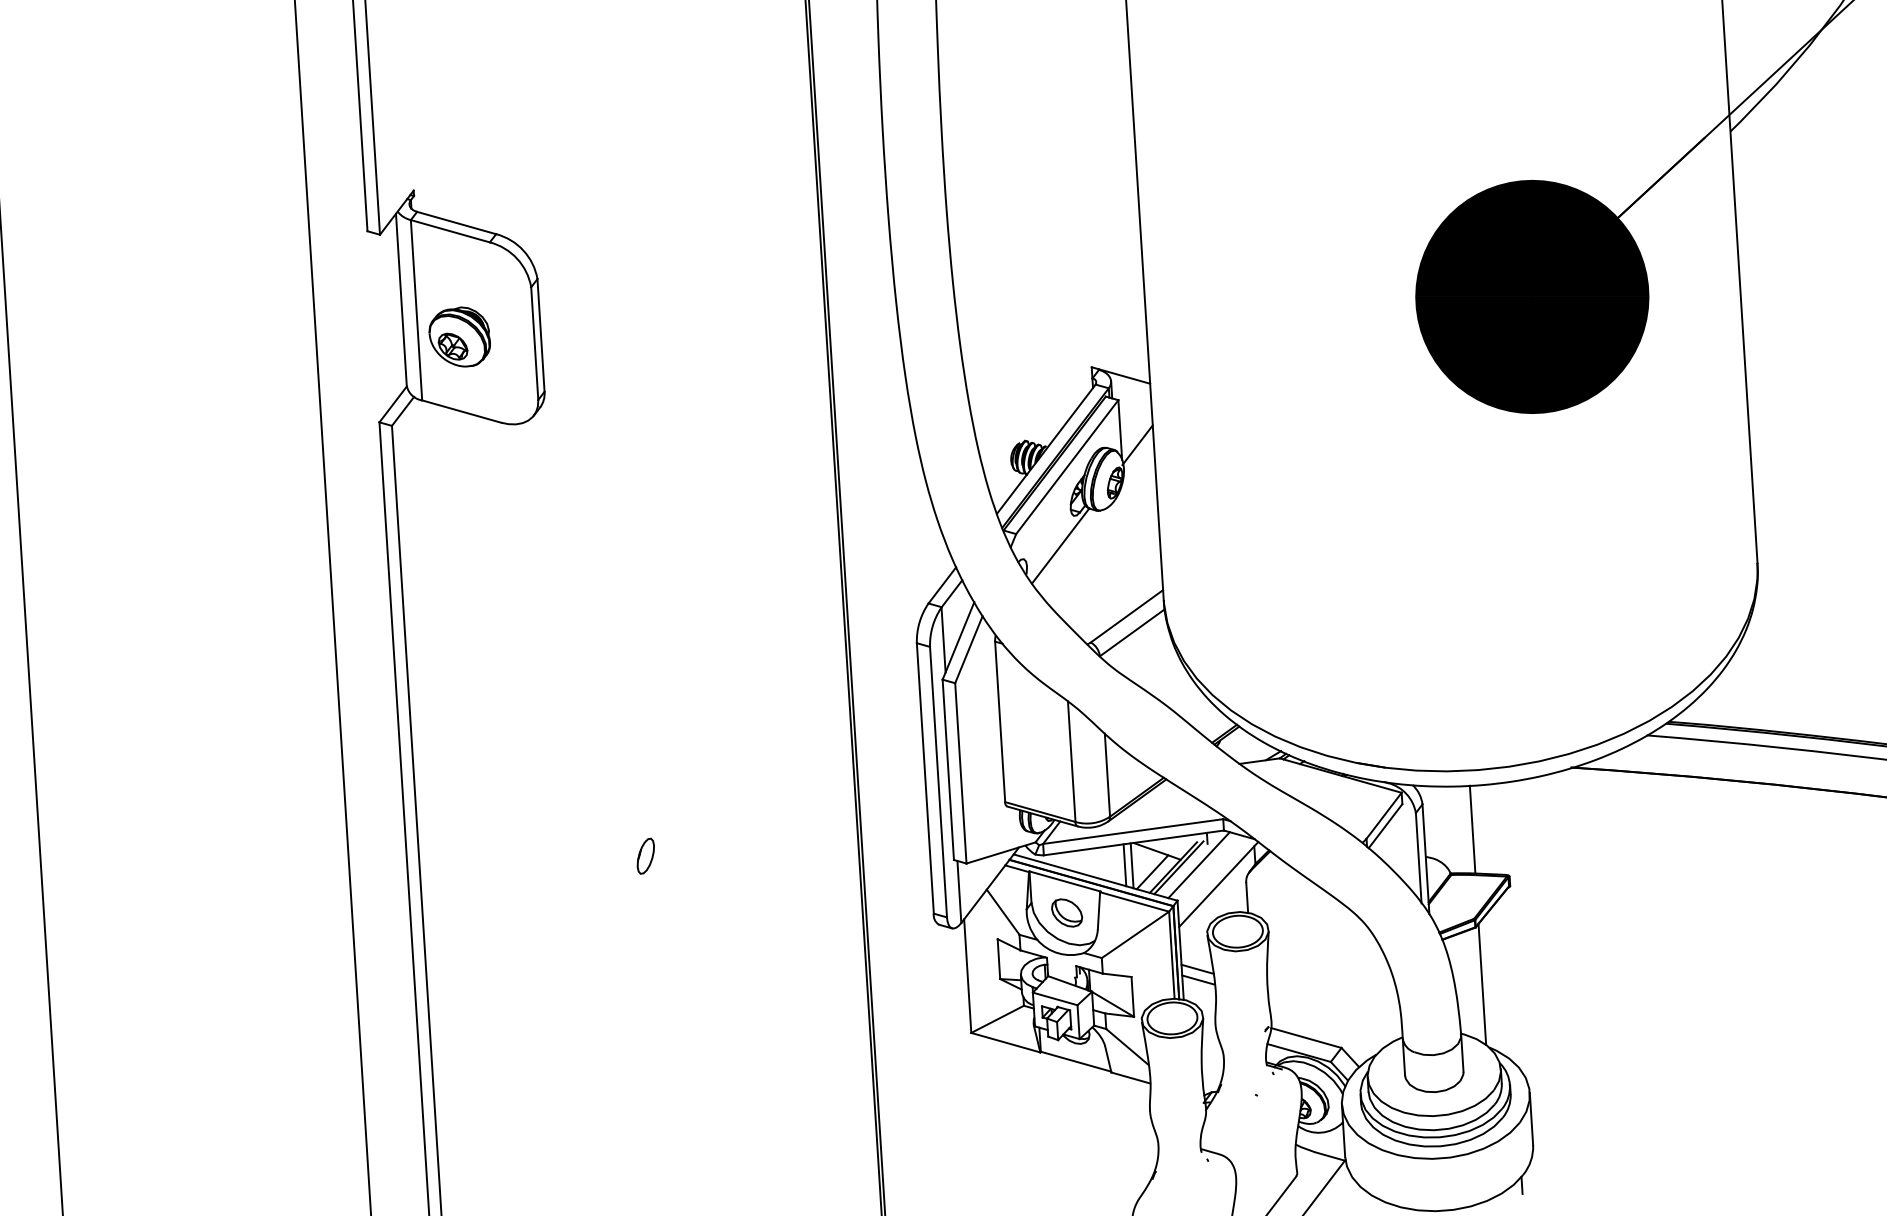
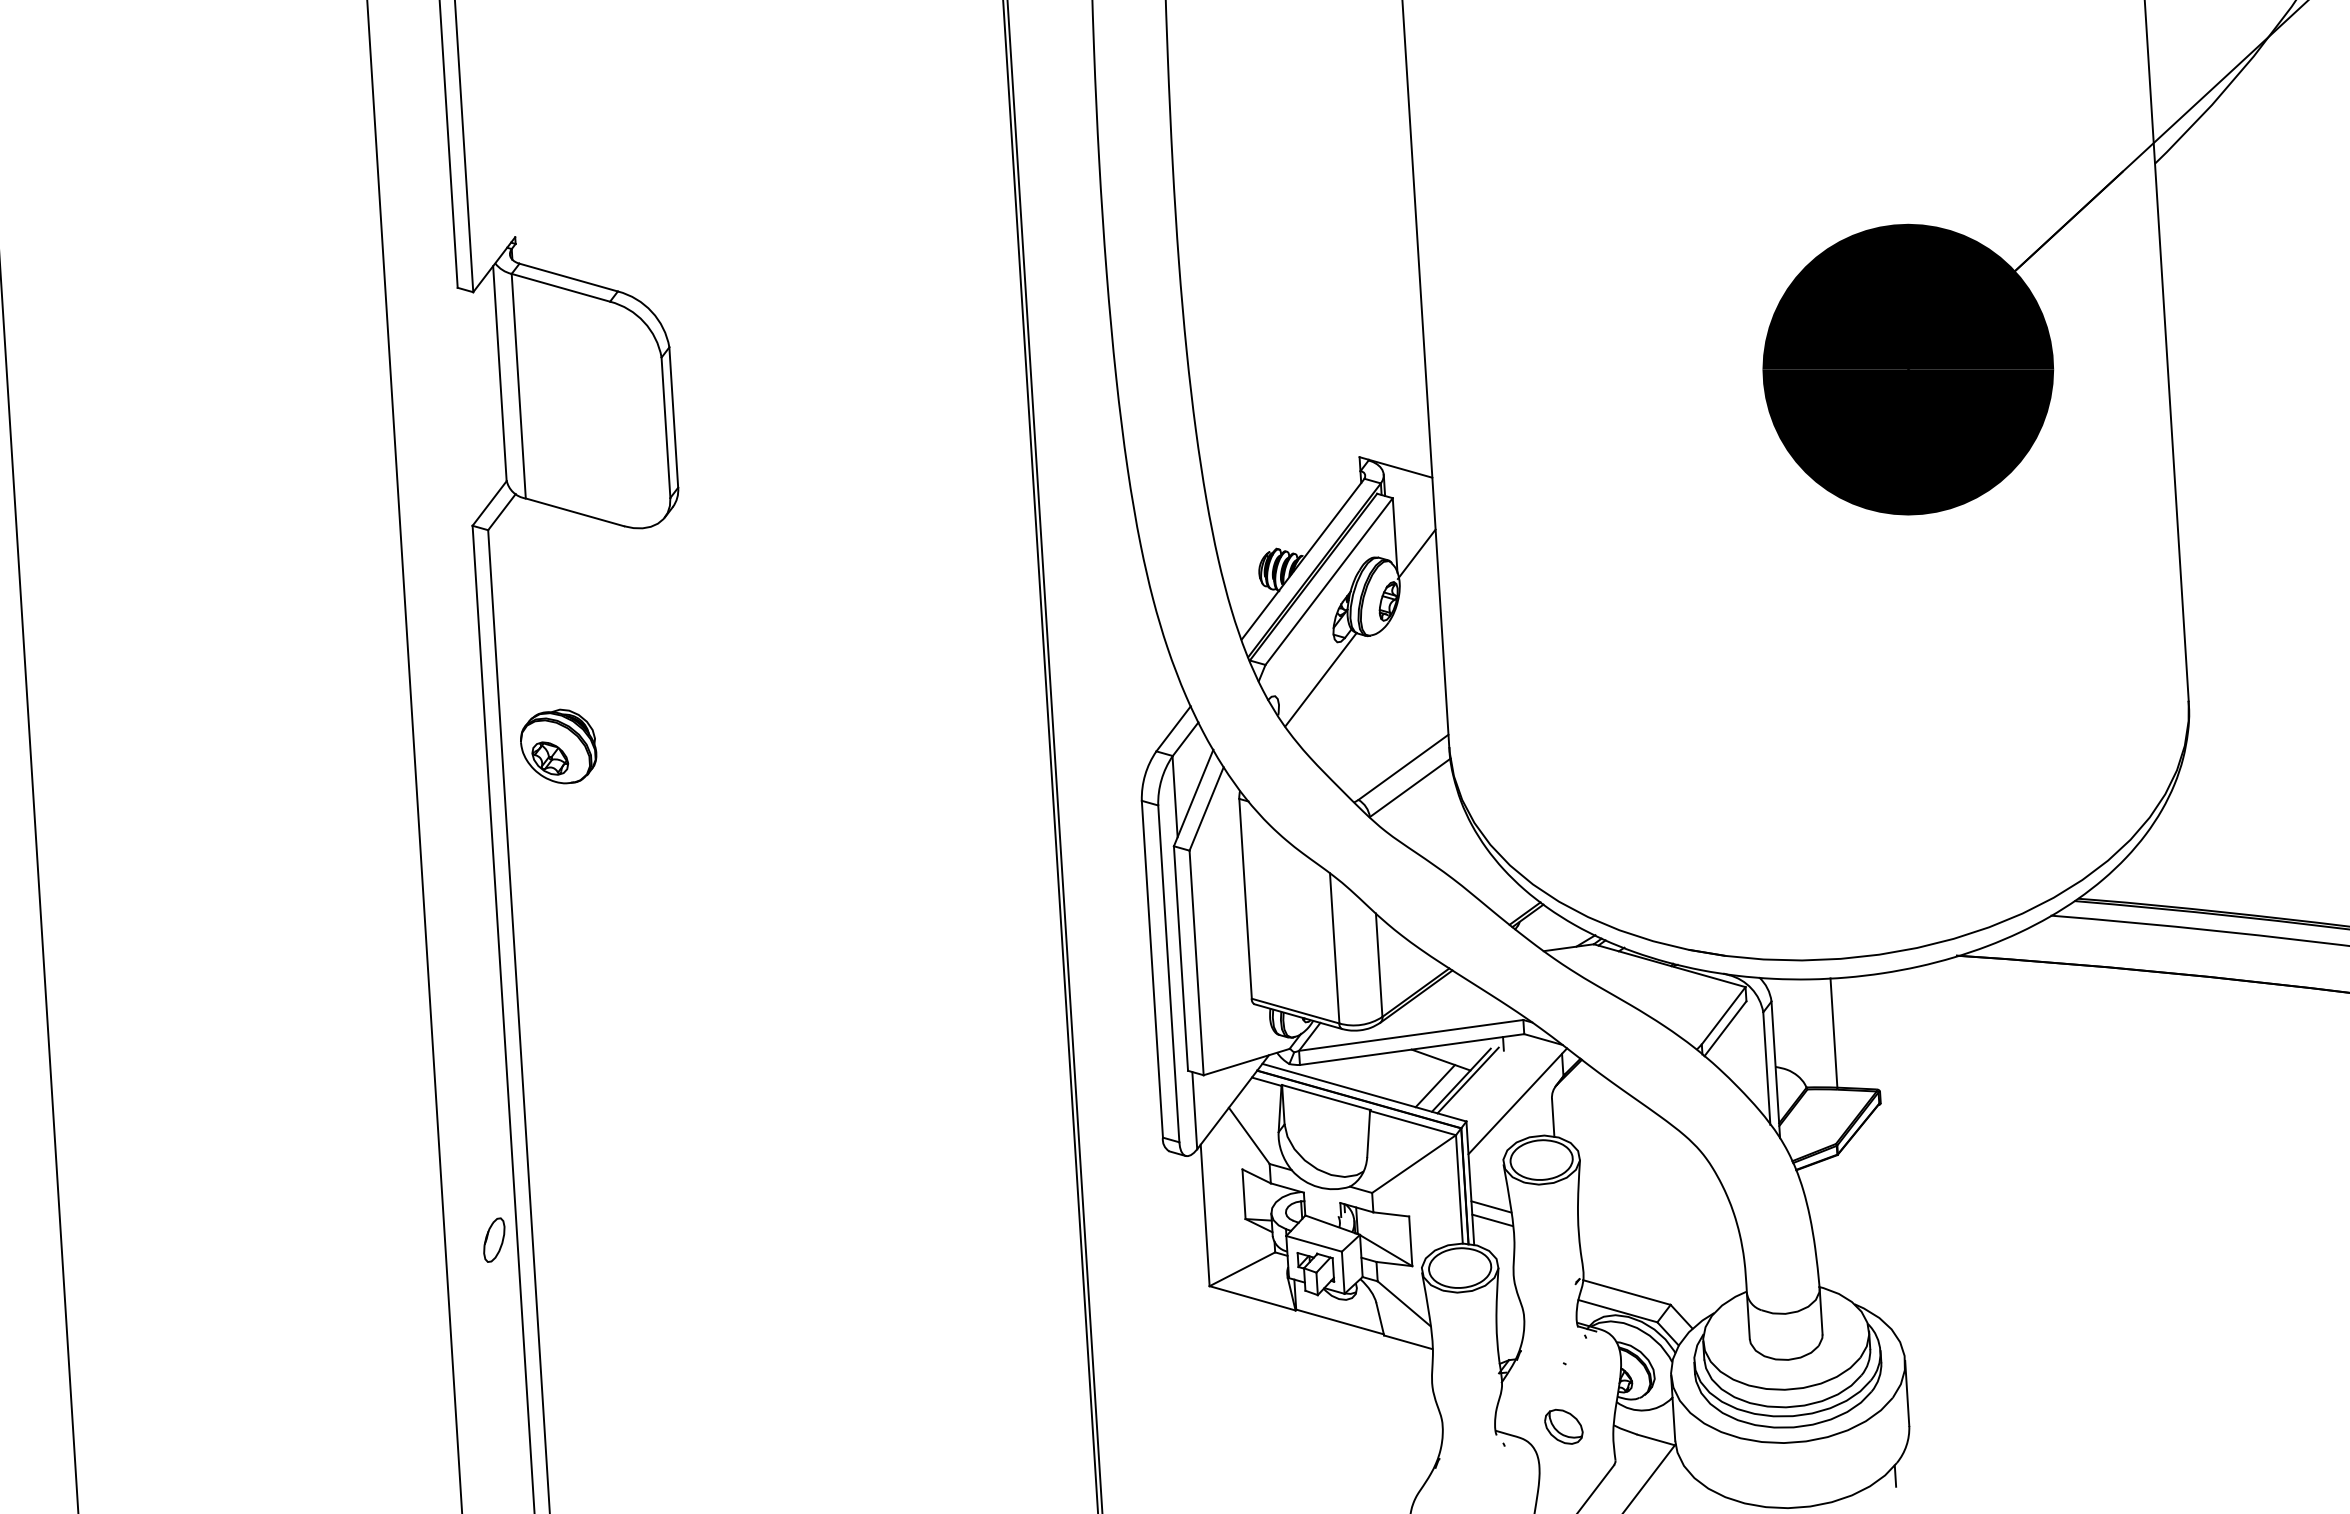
part: (459, 336) -> (558, 746), moved
part: (645, 855) -> (494, 1239), moved
line: (1124, 865) -> (1400, 1077), removed
line: (1199, 865) -> (1493, 1077), removed
line: (1131, 866) -> (1409, 1078), removed
part: (1066, 912) -> (1563, 1426), moved
line: (1481, 984) -> (1845, 1225), removed

